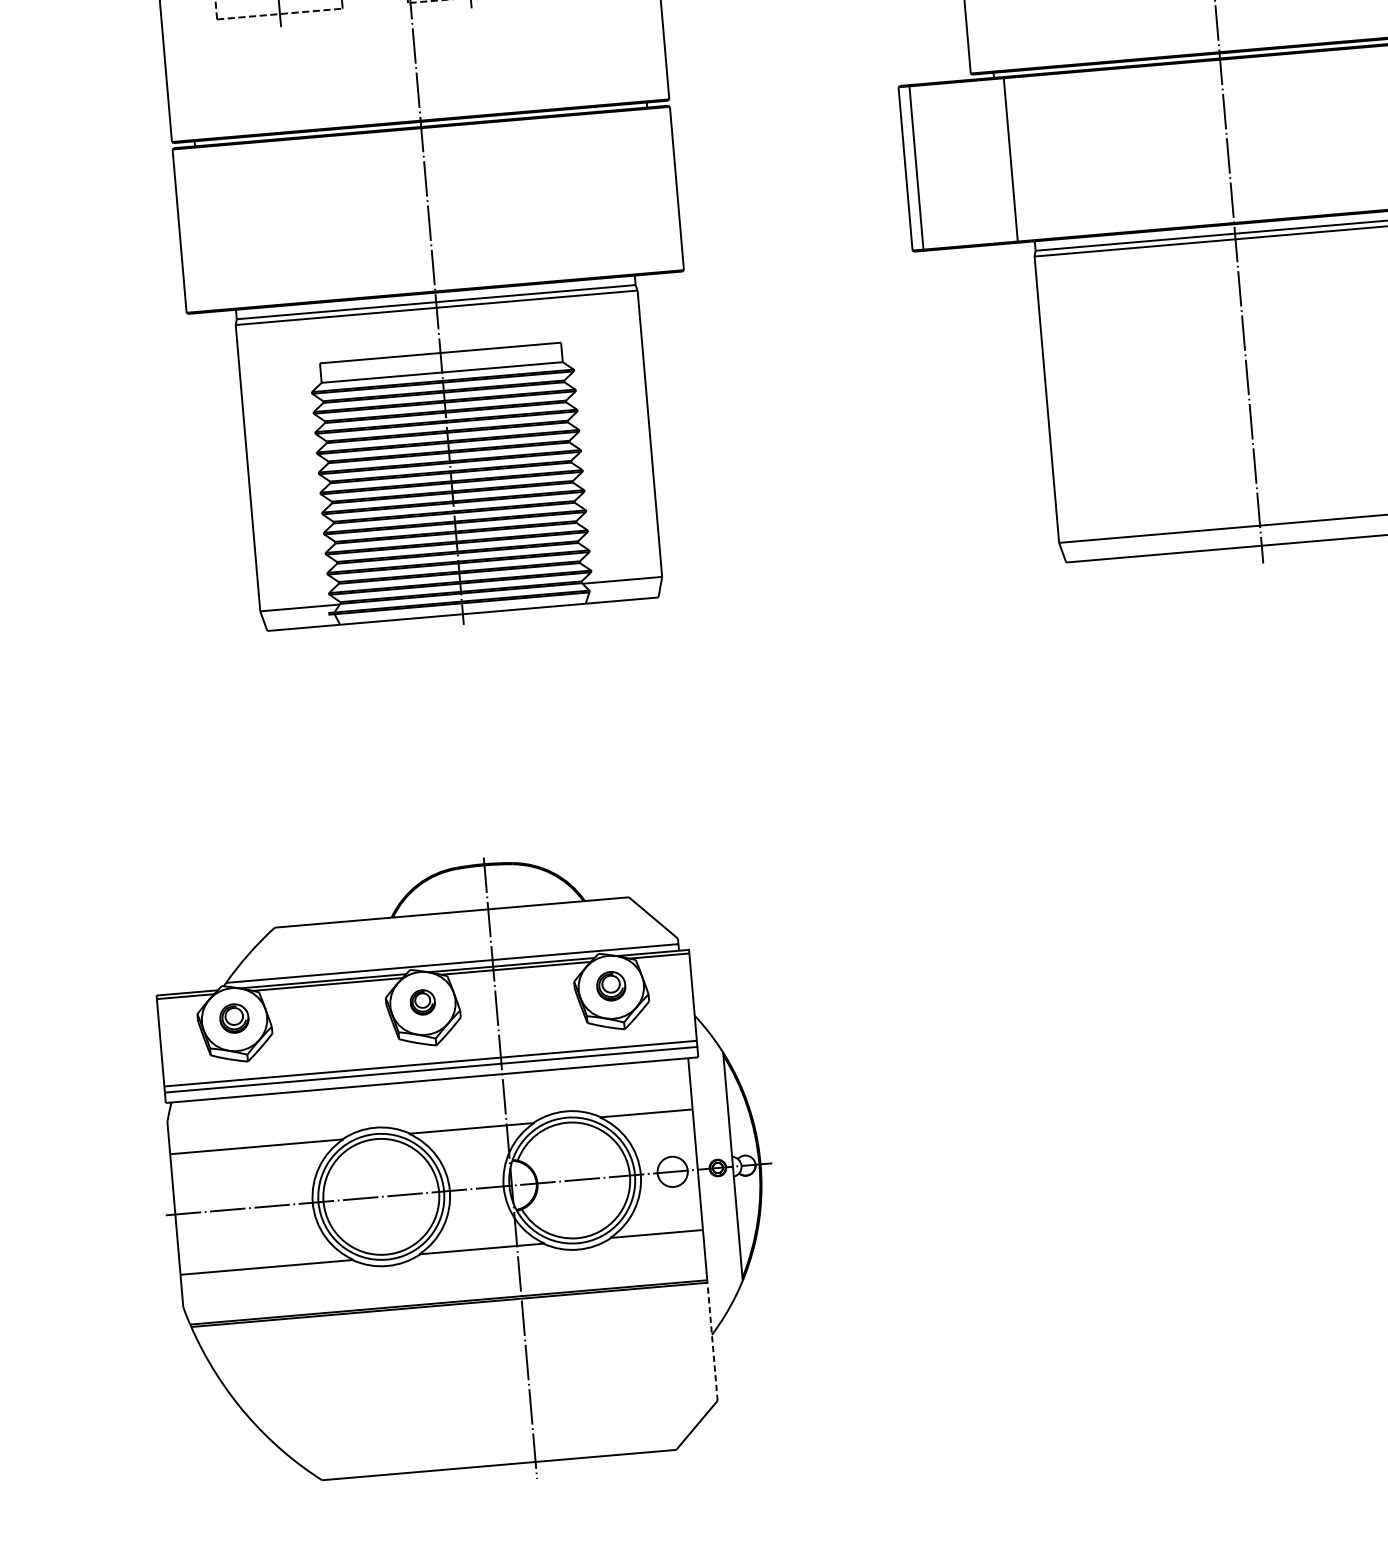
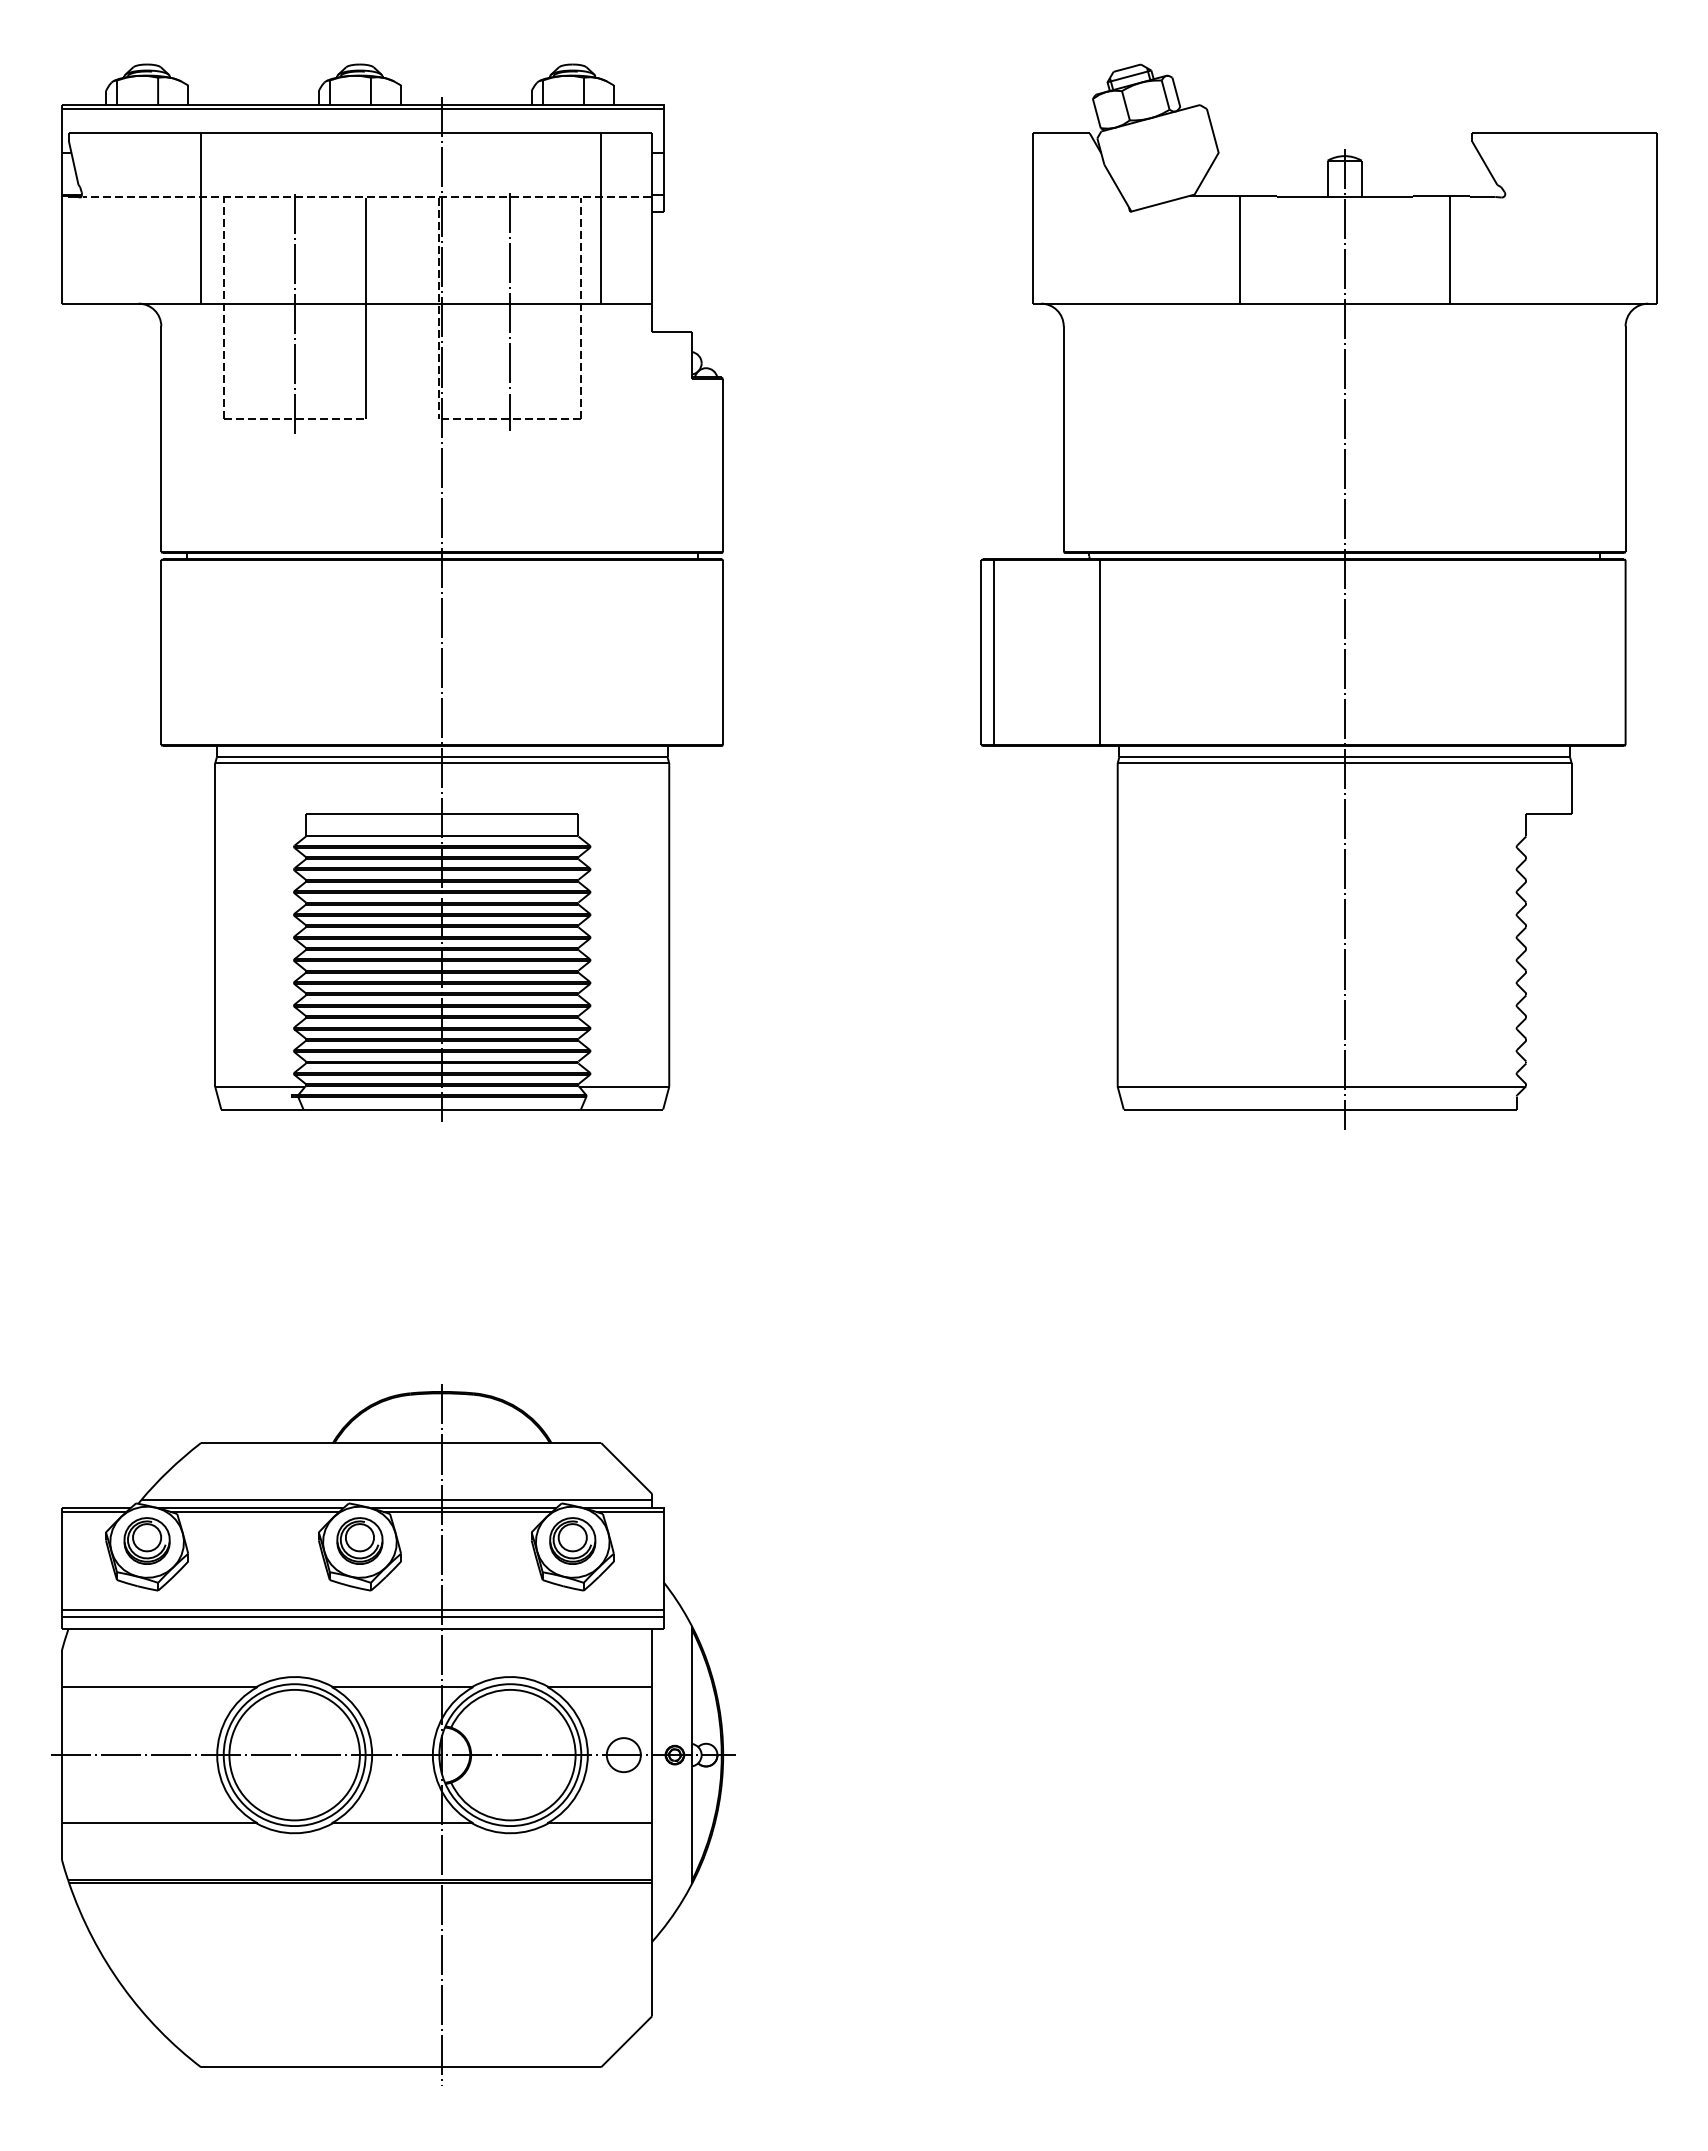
part: (610, 985) -> (572, 1540), size x1.43
part: (422, 1001) -> (359, 1540), size x1.67
part: (233, 1018) -> (146, 1540), size x1.43
line: (712, 1341) -> (652, 1949), dashed -> solid

